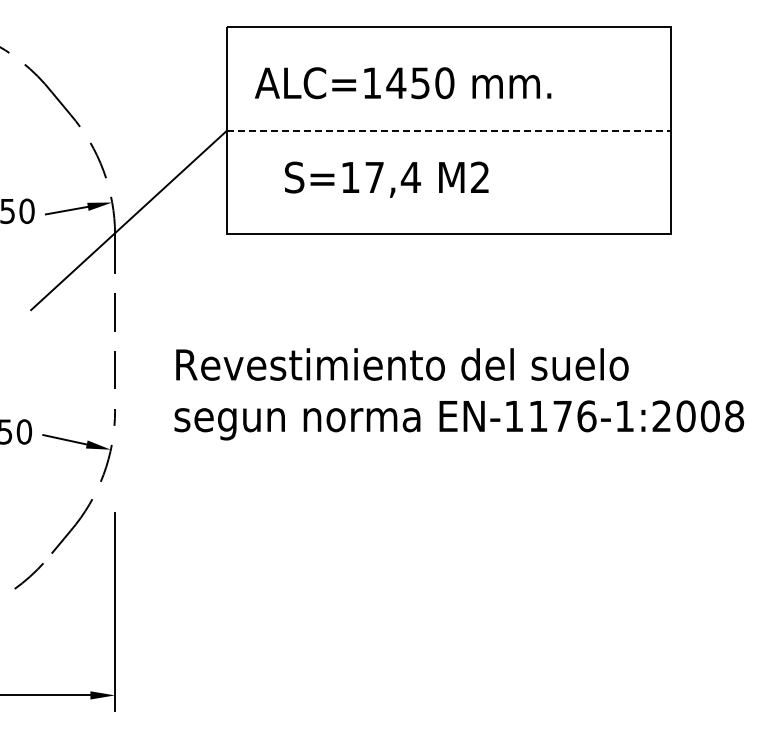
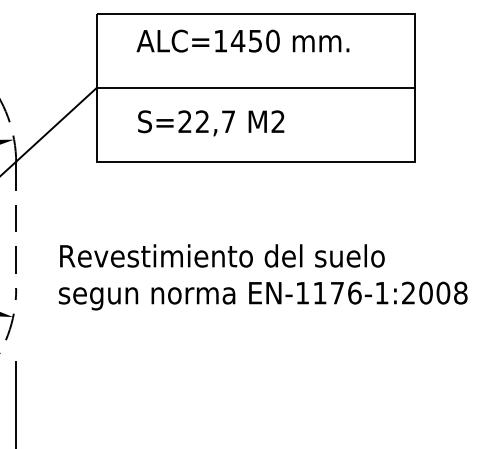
text: (402, 83) -> (242, 41), moved
line: (448, 130) -> (255, 88), dashed -> solid
text: (381, 176) -> (207, 121), S=17,4 -> S=22,7

